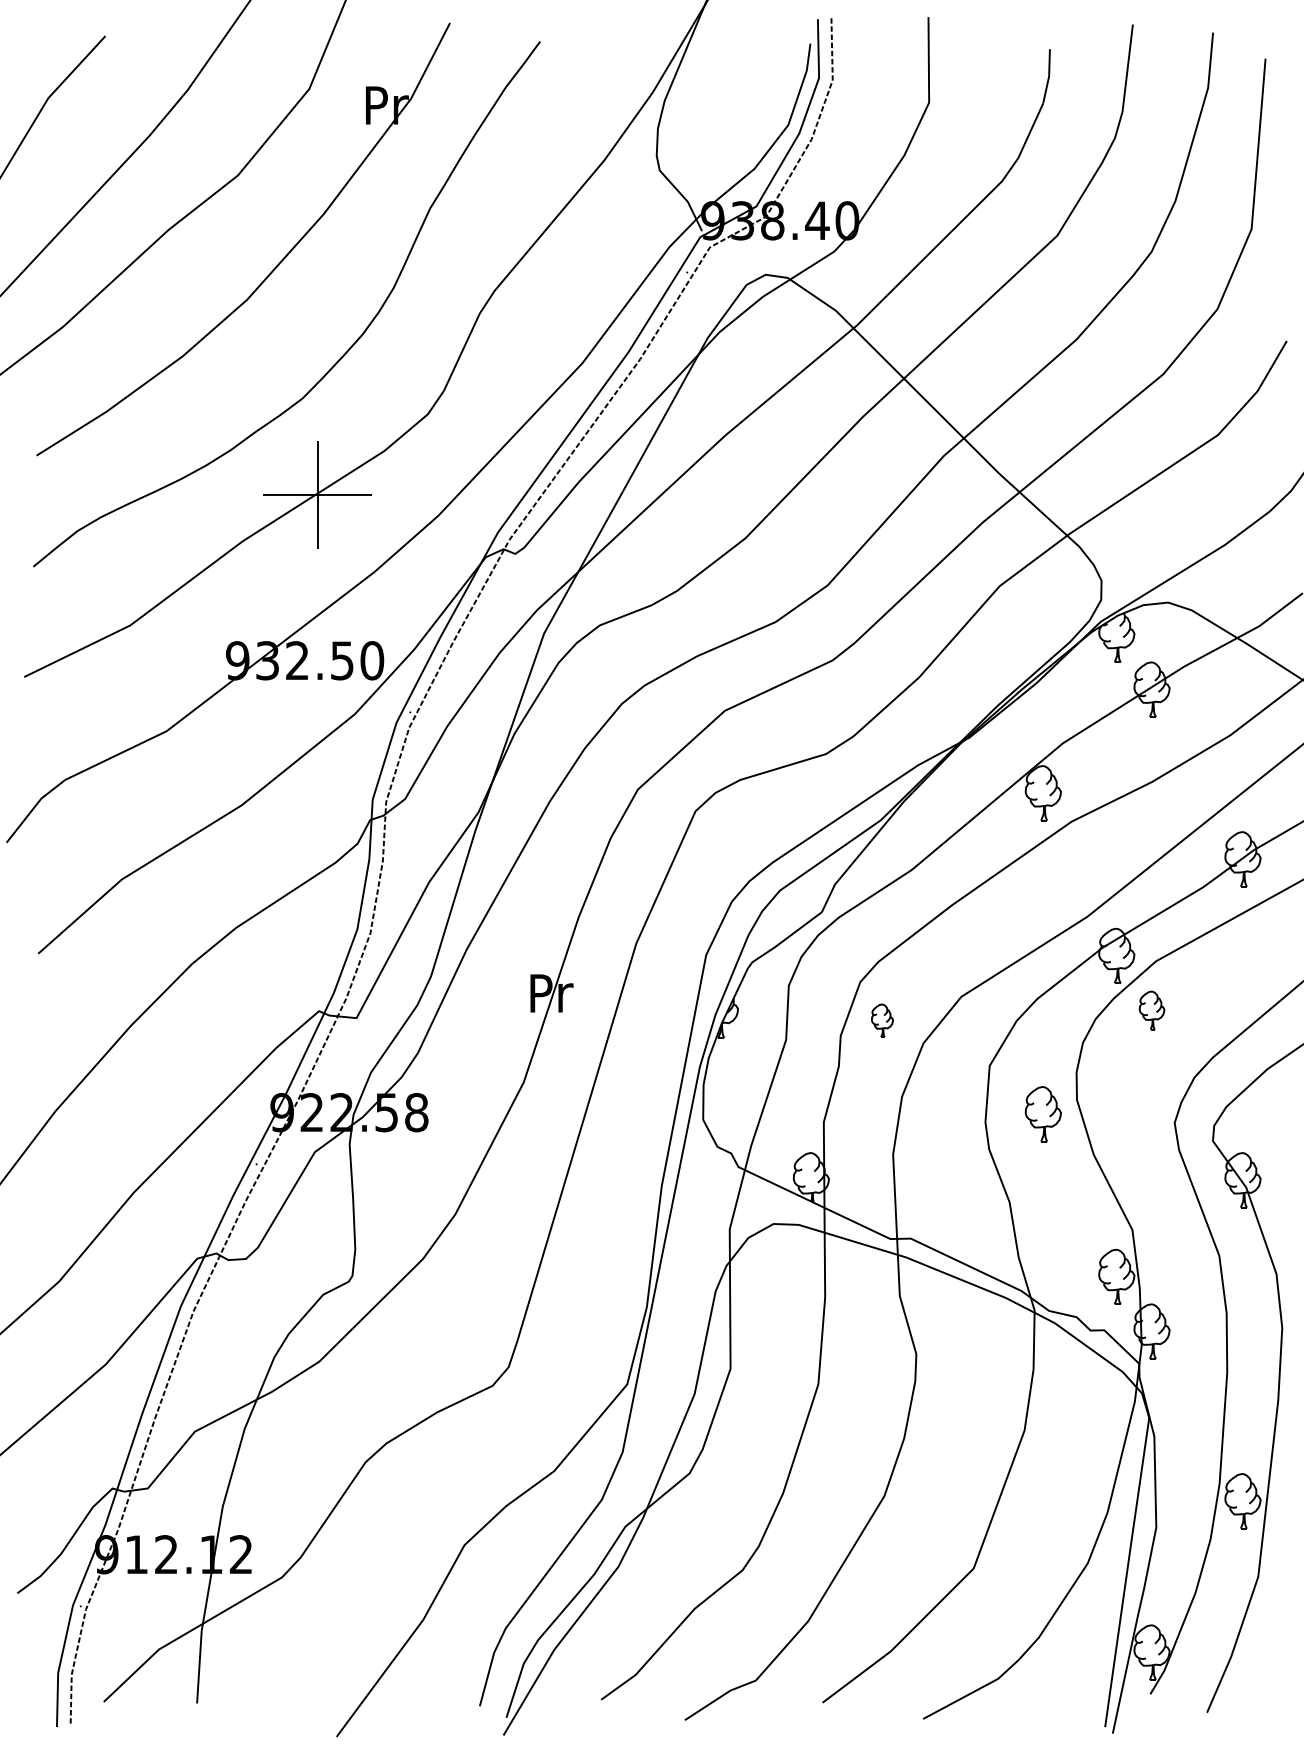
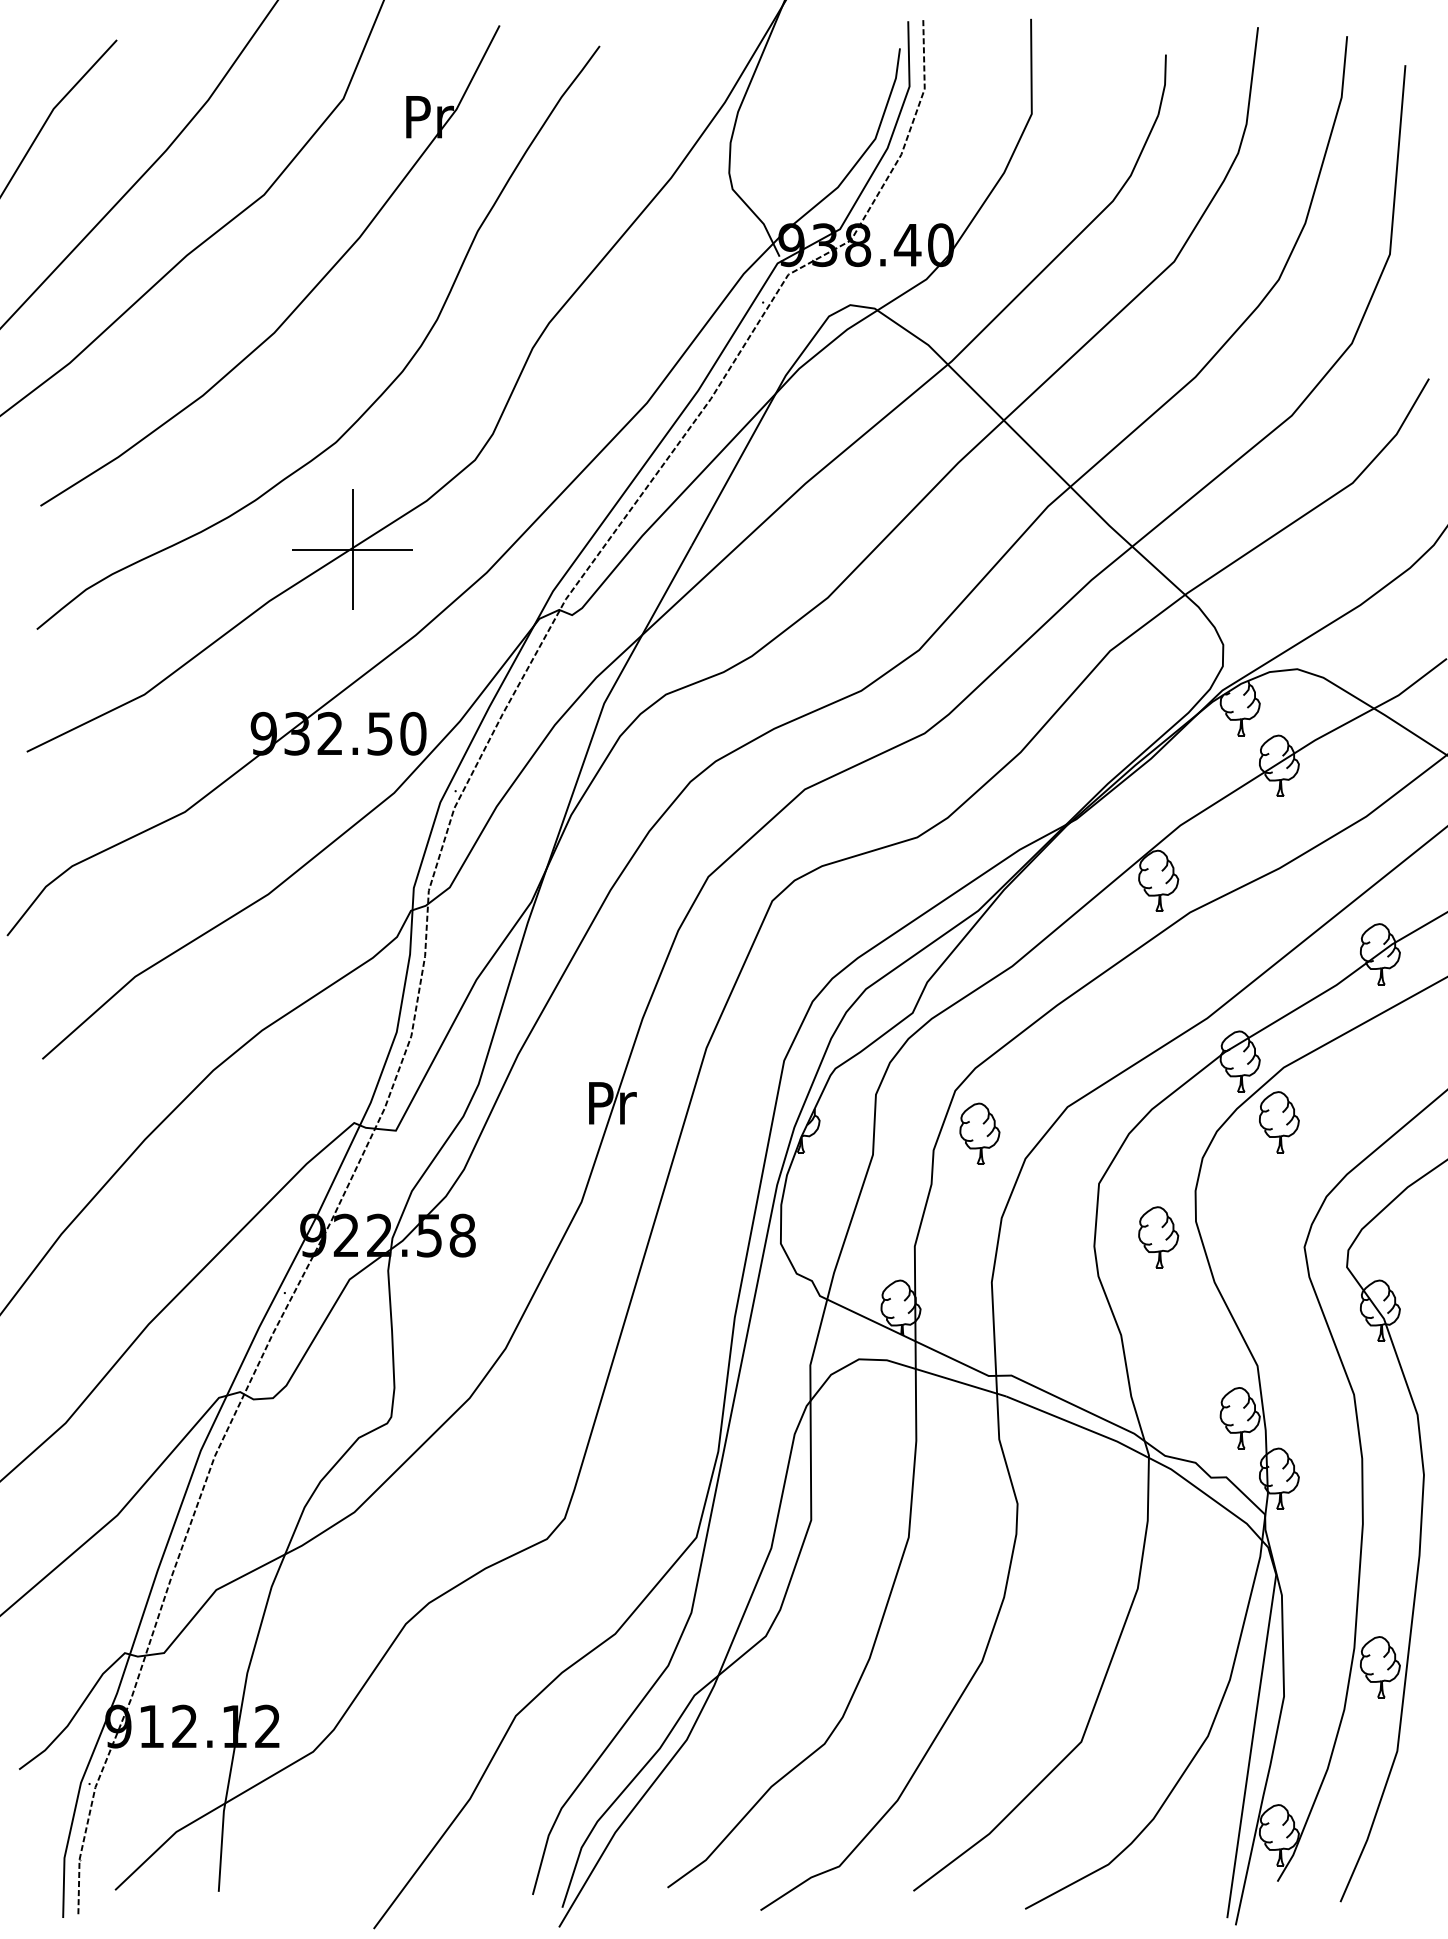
part: (1152, 1010) -> (1279, 1122), size x1.43
part: (882, 1020) -> (979, 1133), size x1.67

